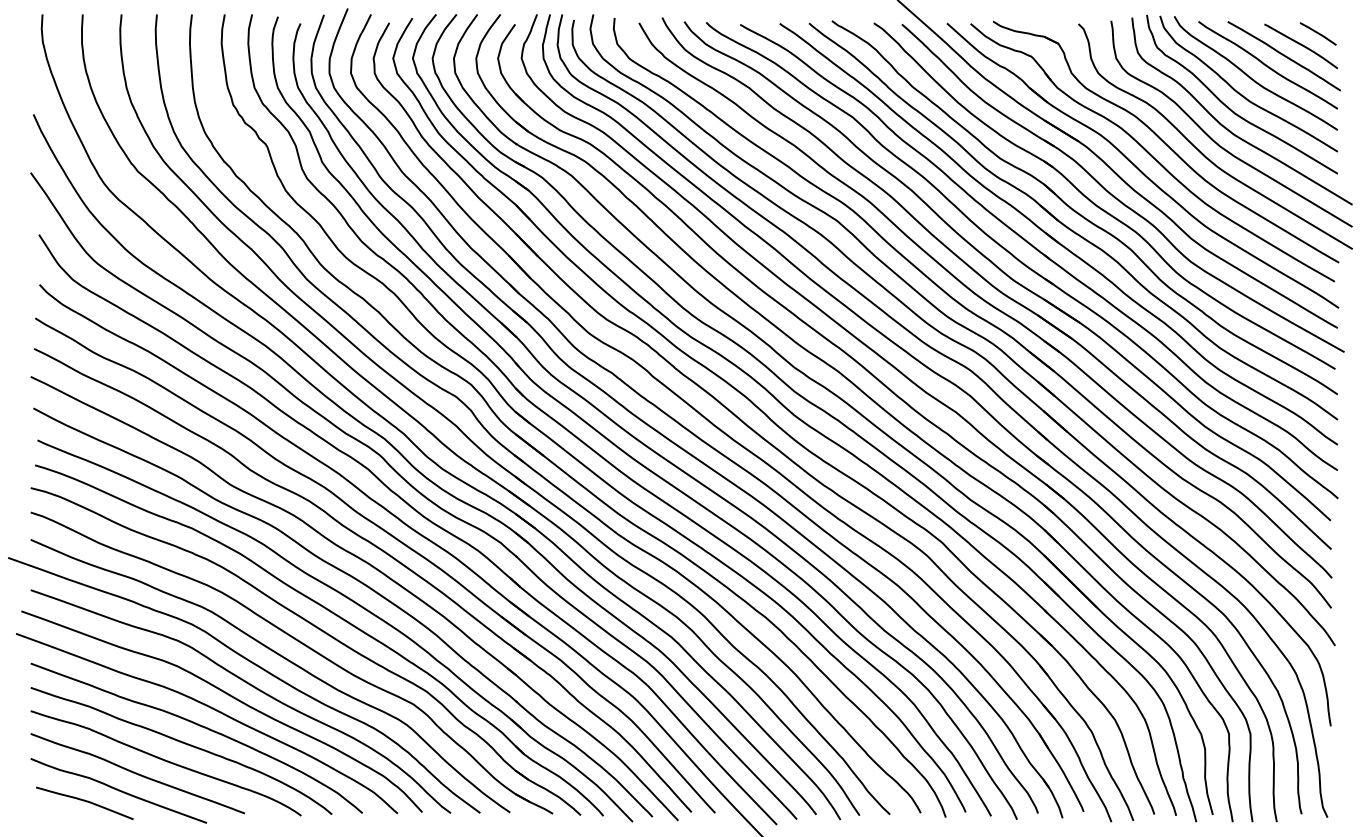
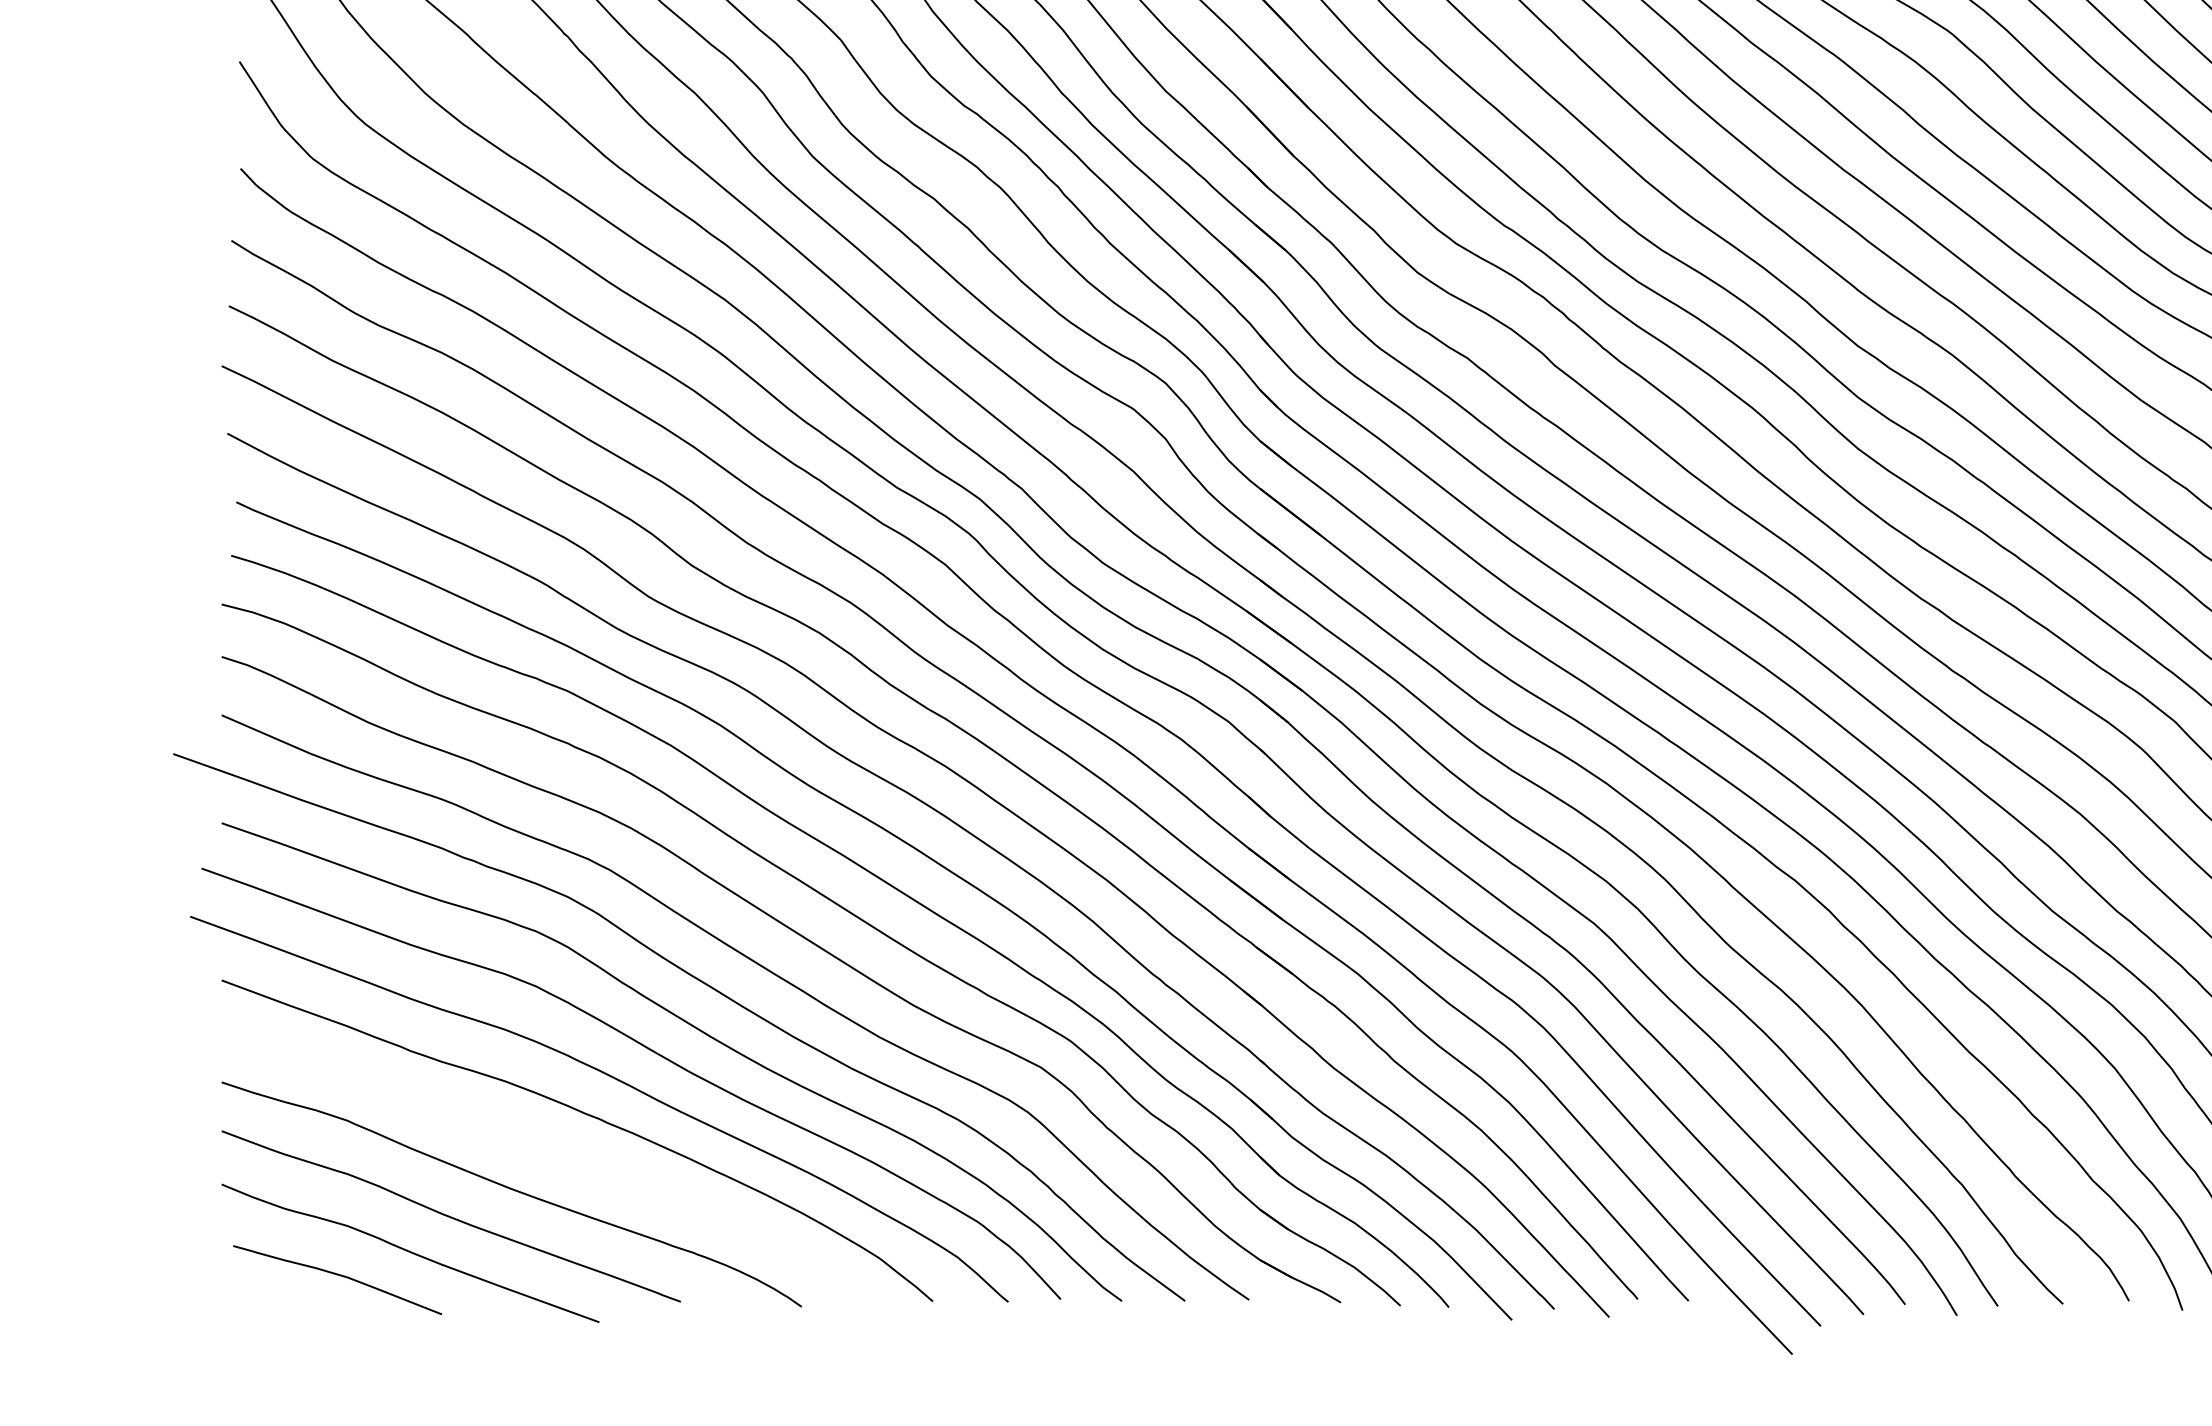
curve: (184, 744) -> (551, 1153), removed

